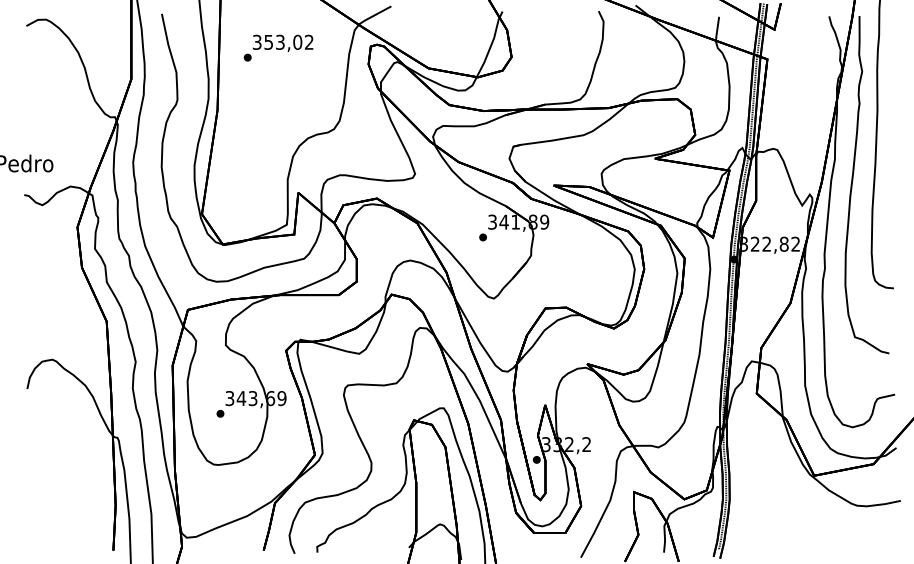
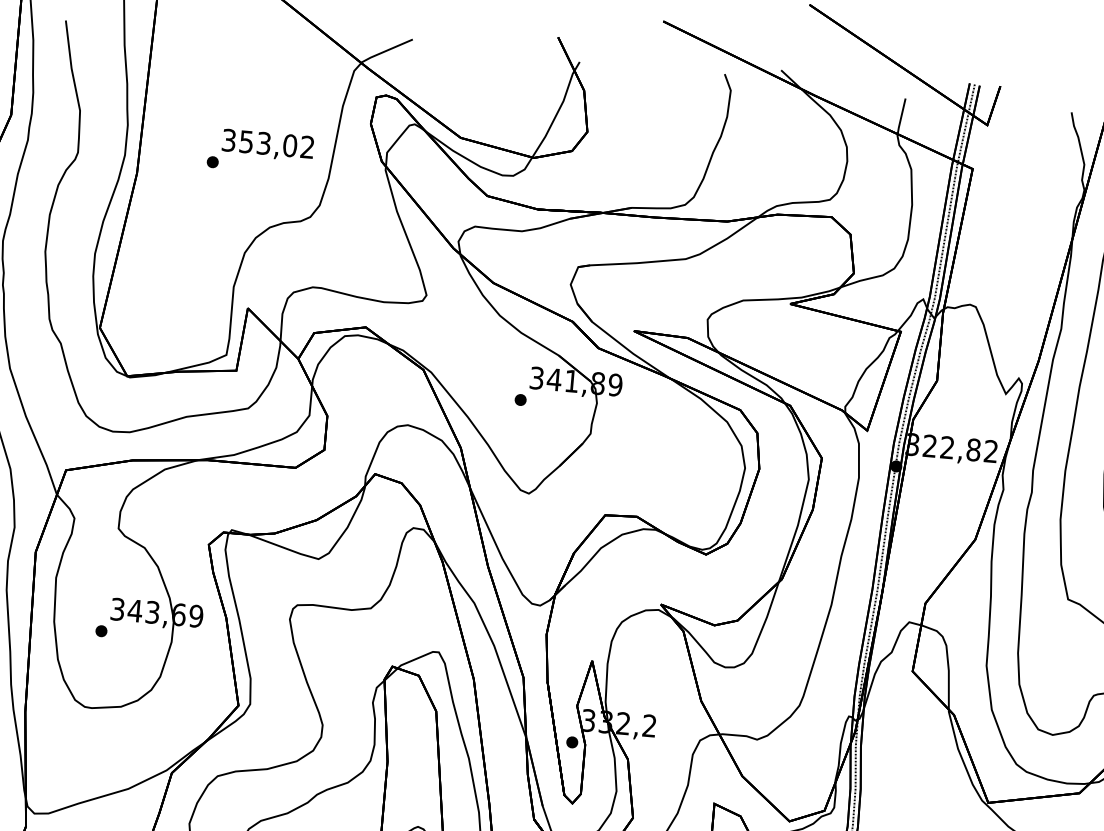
text: (278, 47) -> (260, 150), moved

